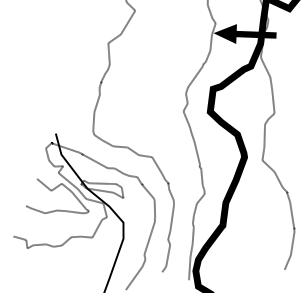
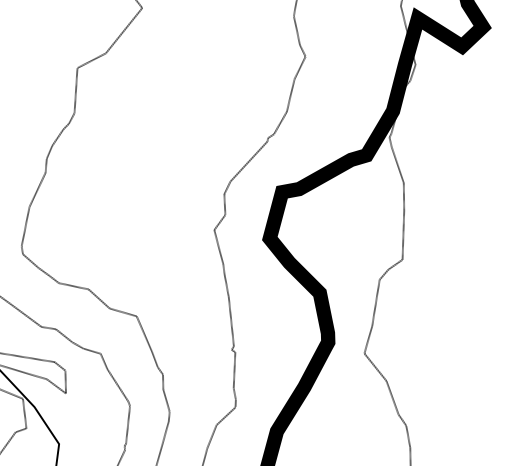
fill: (244, 34) -> (362, 87), removed

